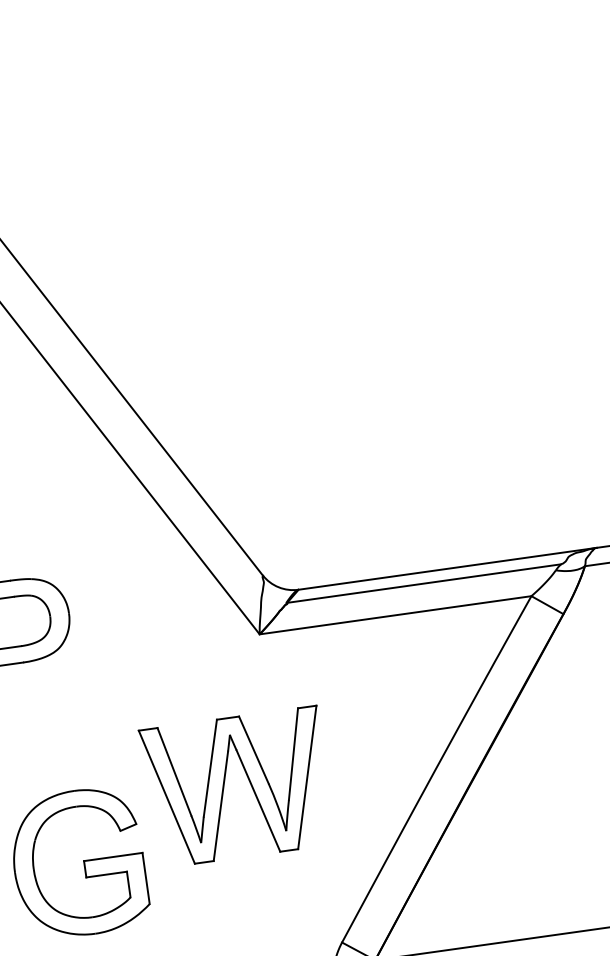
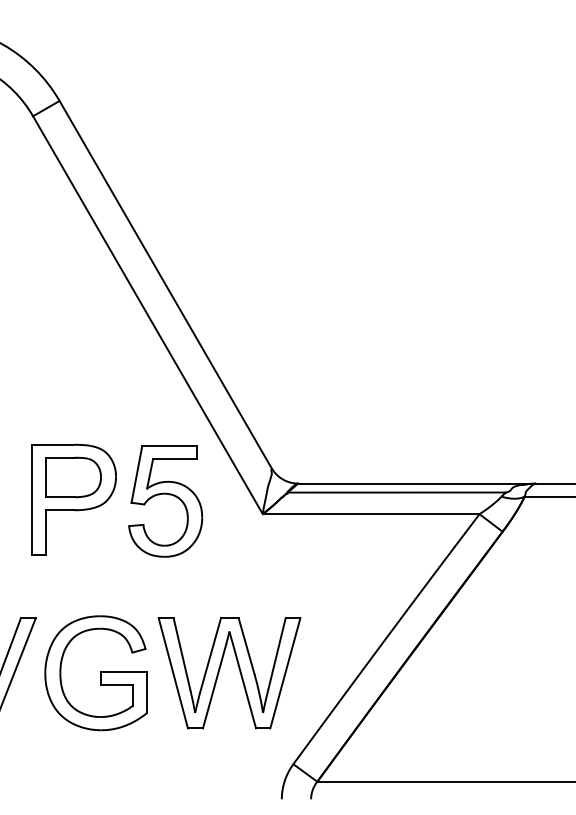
part: (134, 626) -> (165, 494), added
part: (225, 784) -> (220, 669), moved

